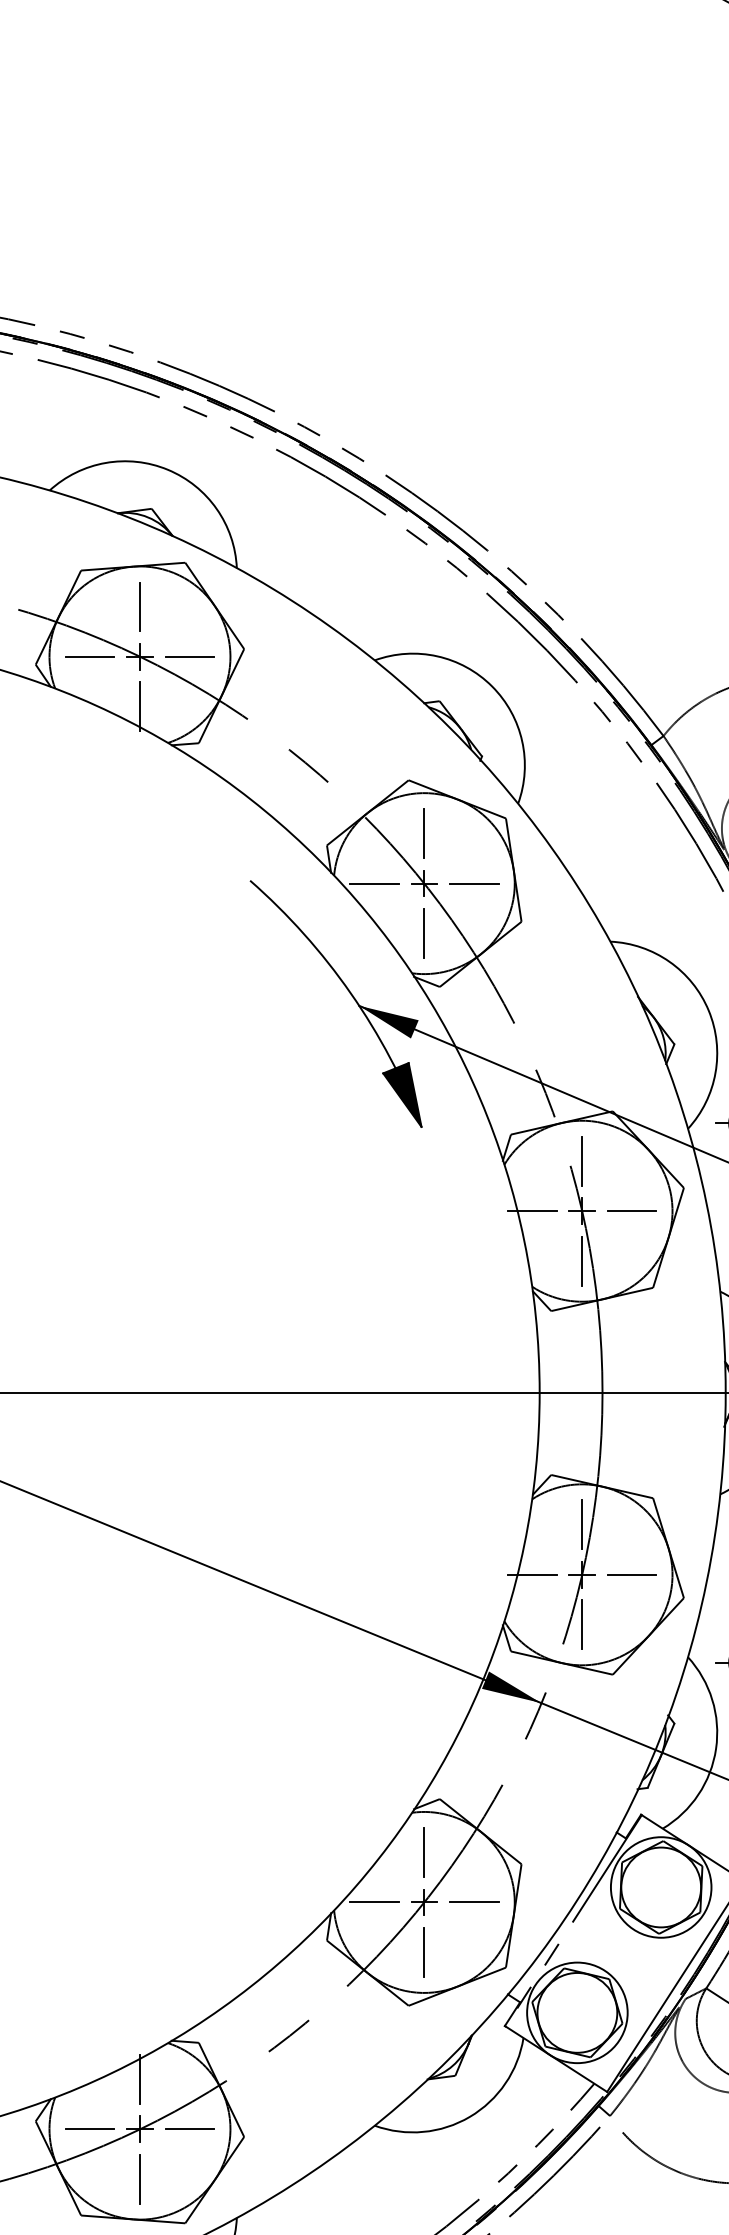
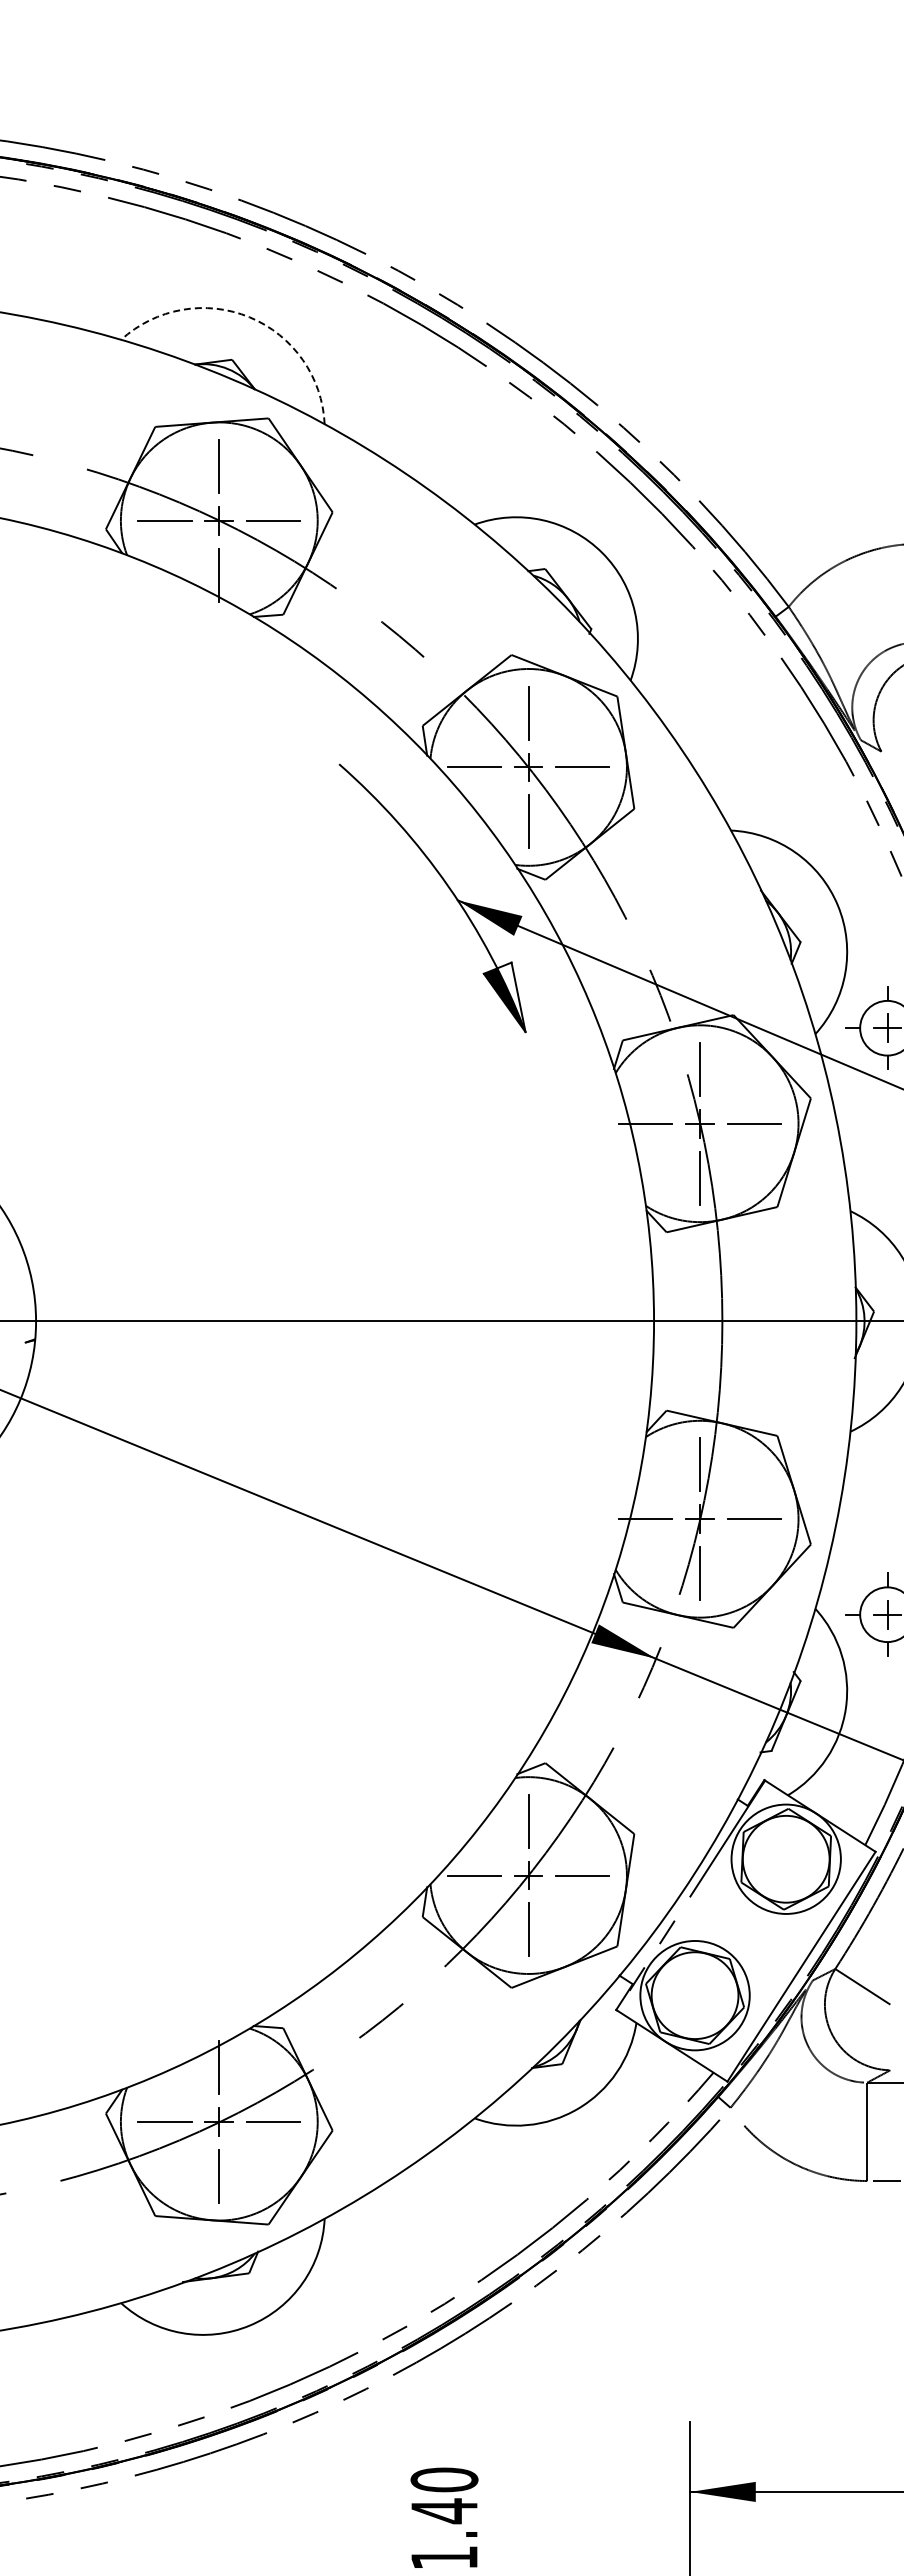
arc: (167, 469) -> (249, 317), solid -> dashed
fill: (408, 1095) -> (511, 997), removed

